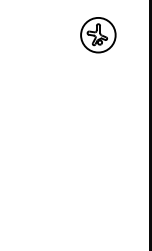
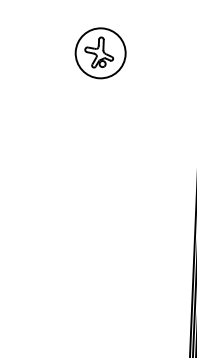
part: (98, 35) -> (100, 53), moved

